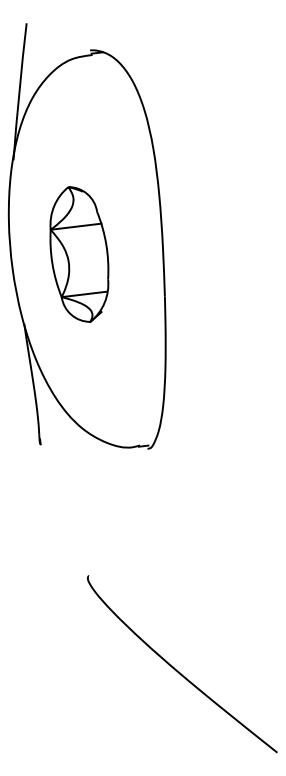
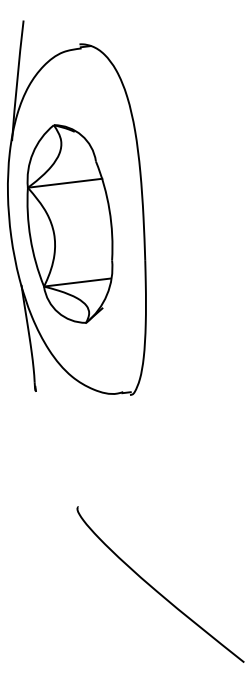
part: (79, 254) -> (70, 224), size x1.67

